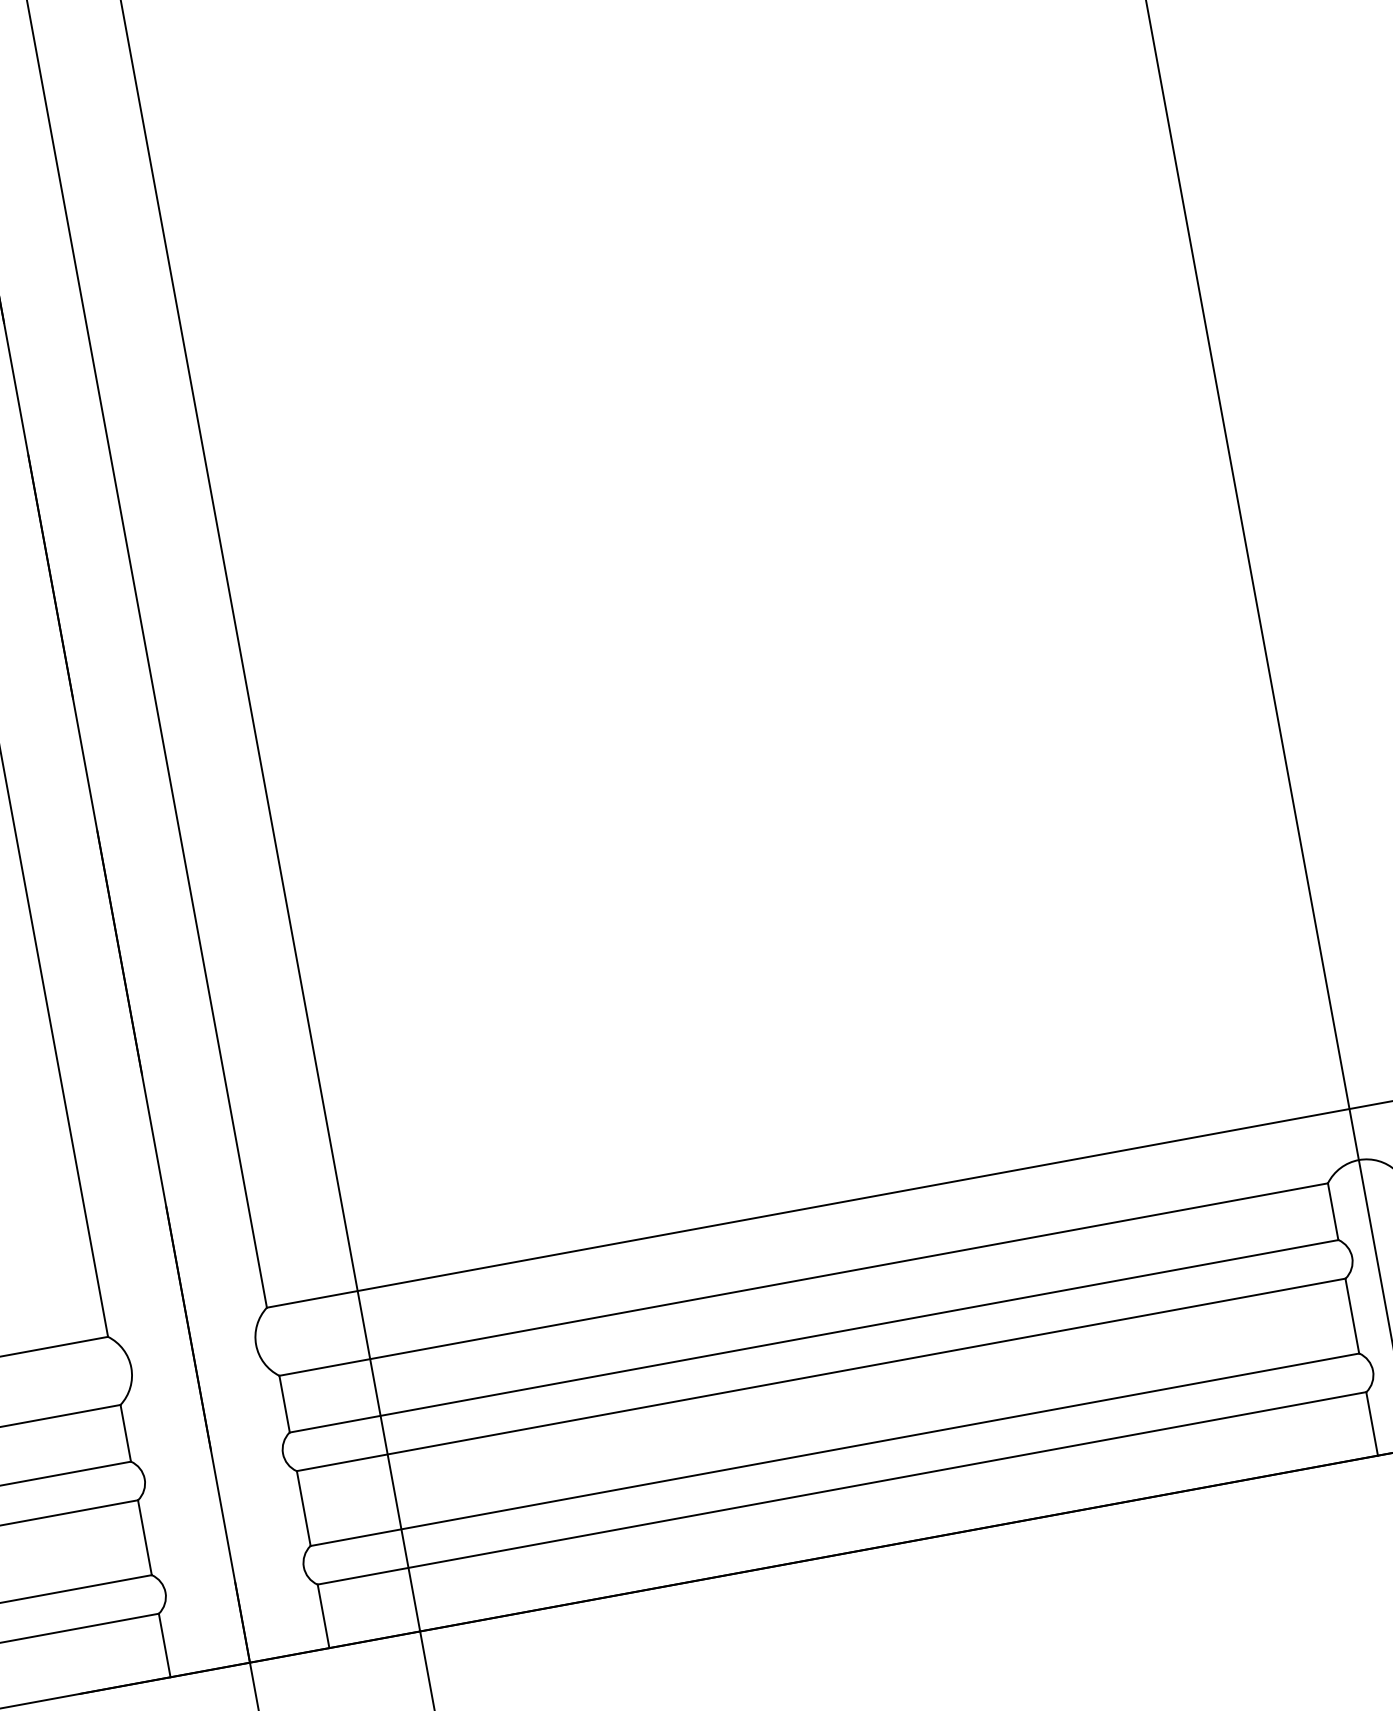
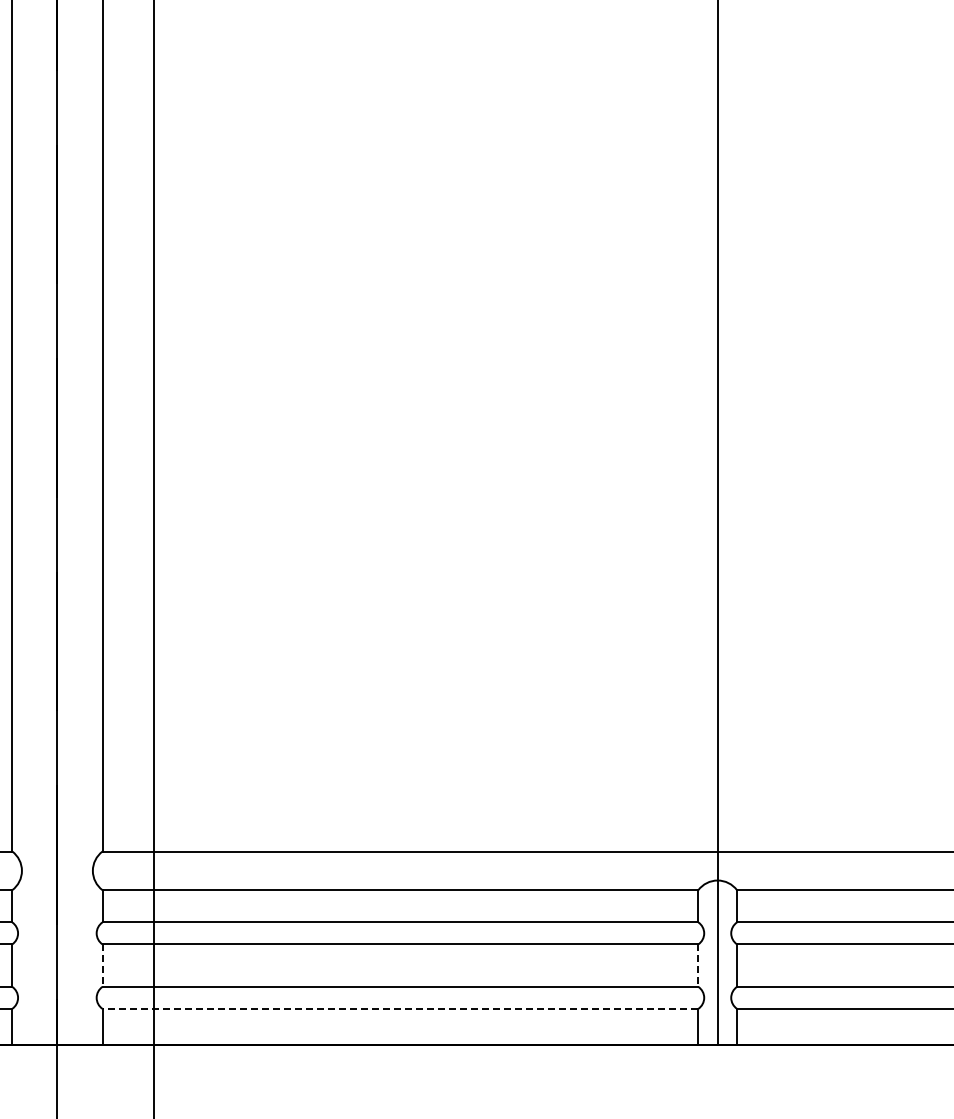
line: (1352, 1317) -> (698, 966), solid -> dashed
line: (841, 1487) -> (400, 1008), solid -> dashed
line: (303, 1510) -> (102, 966), solid -> dashed

